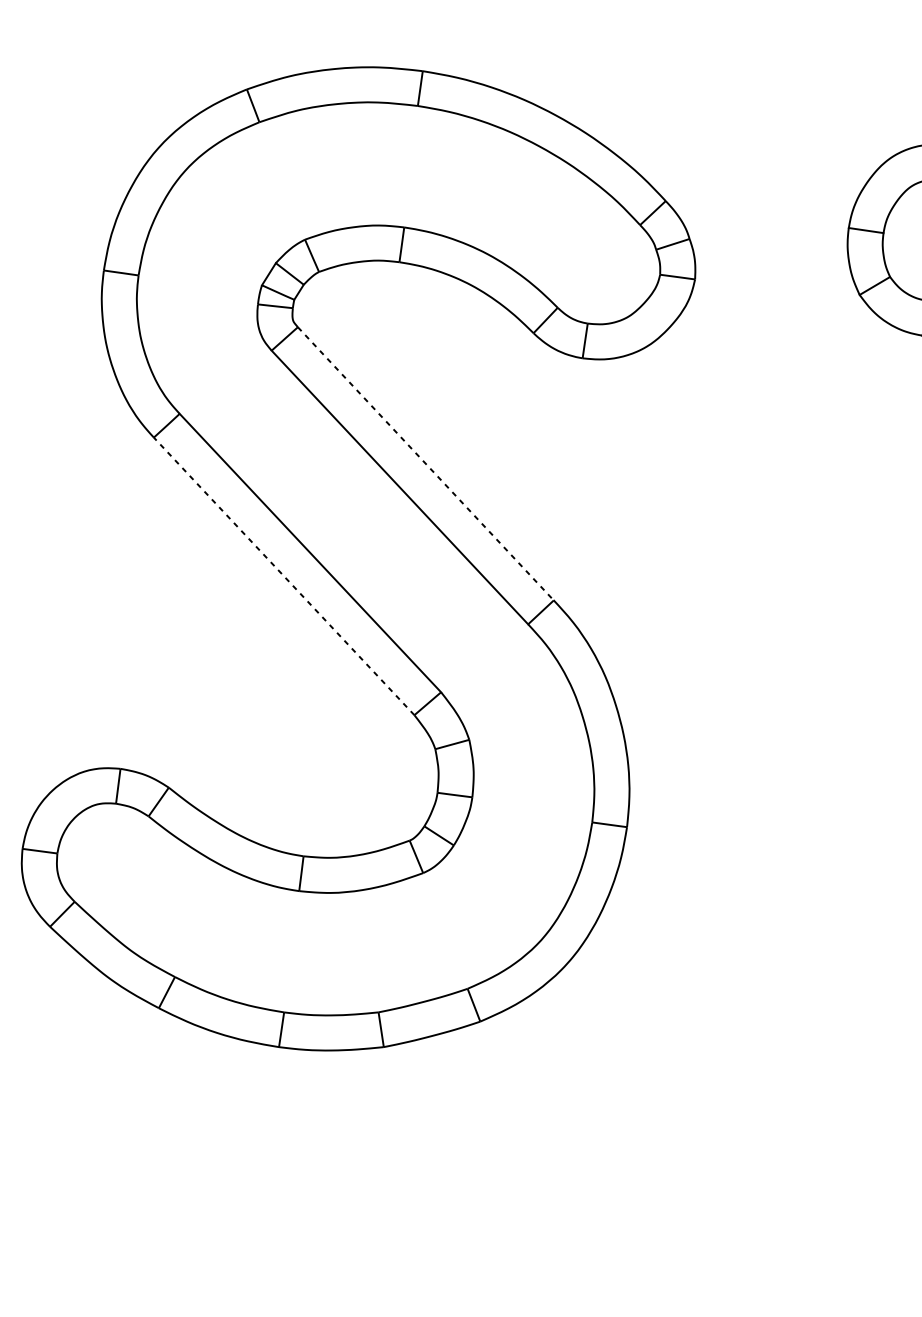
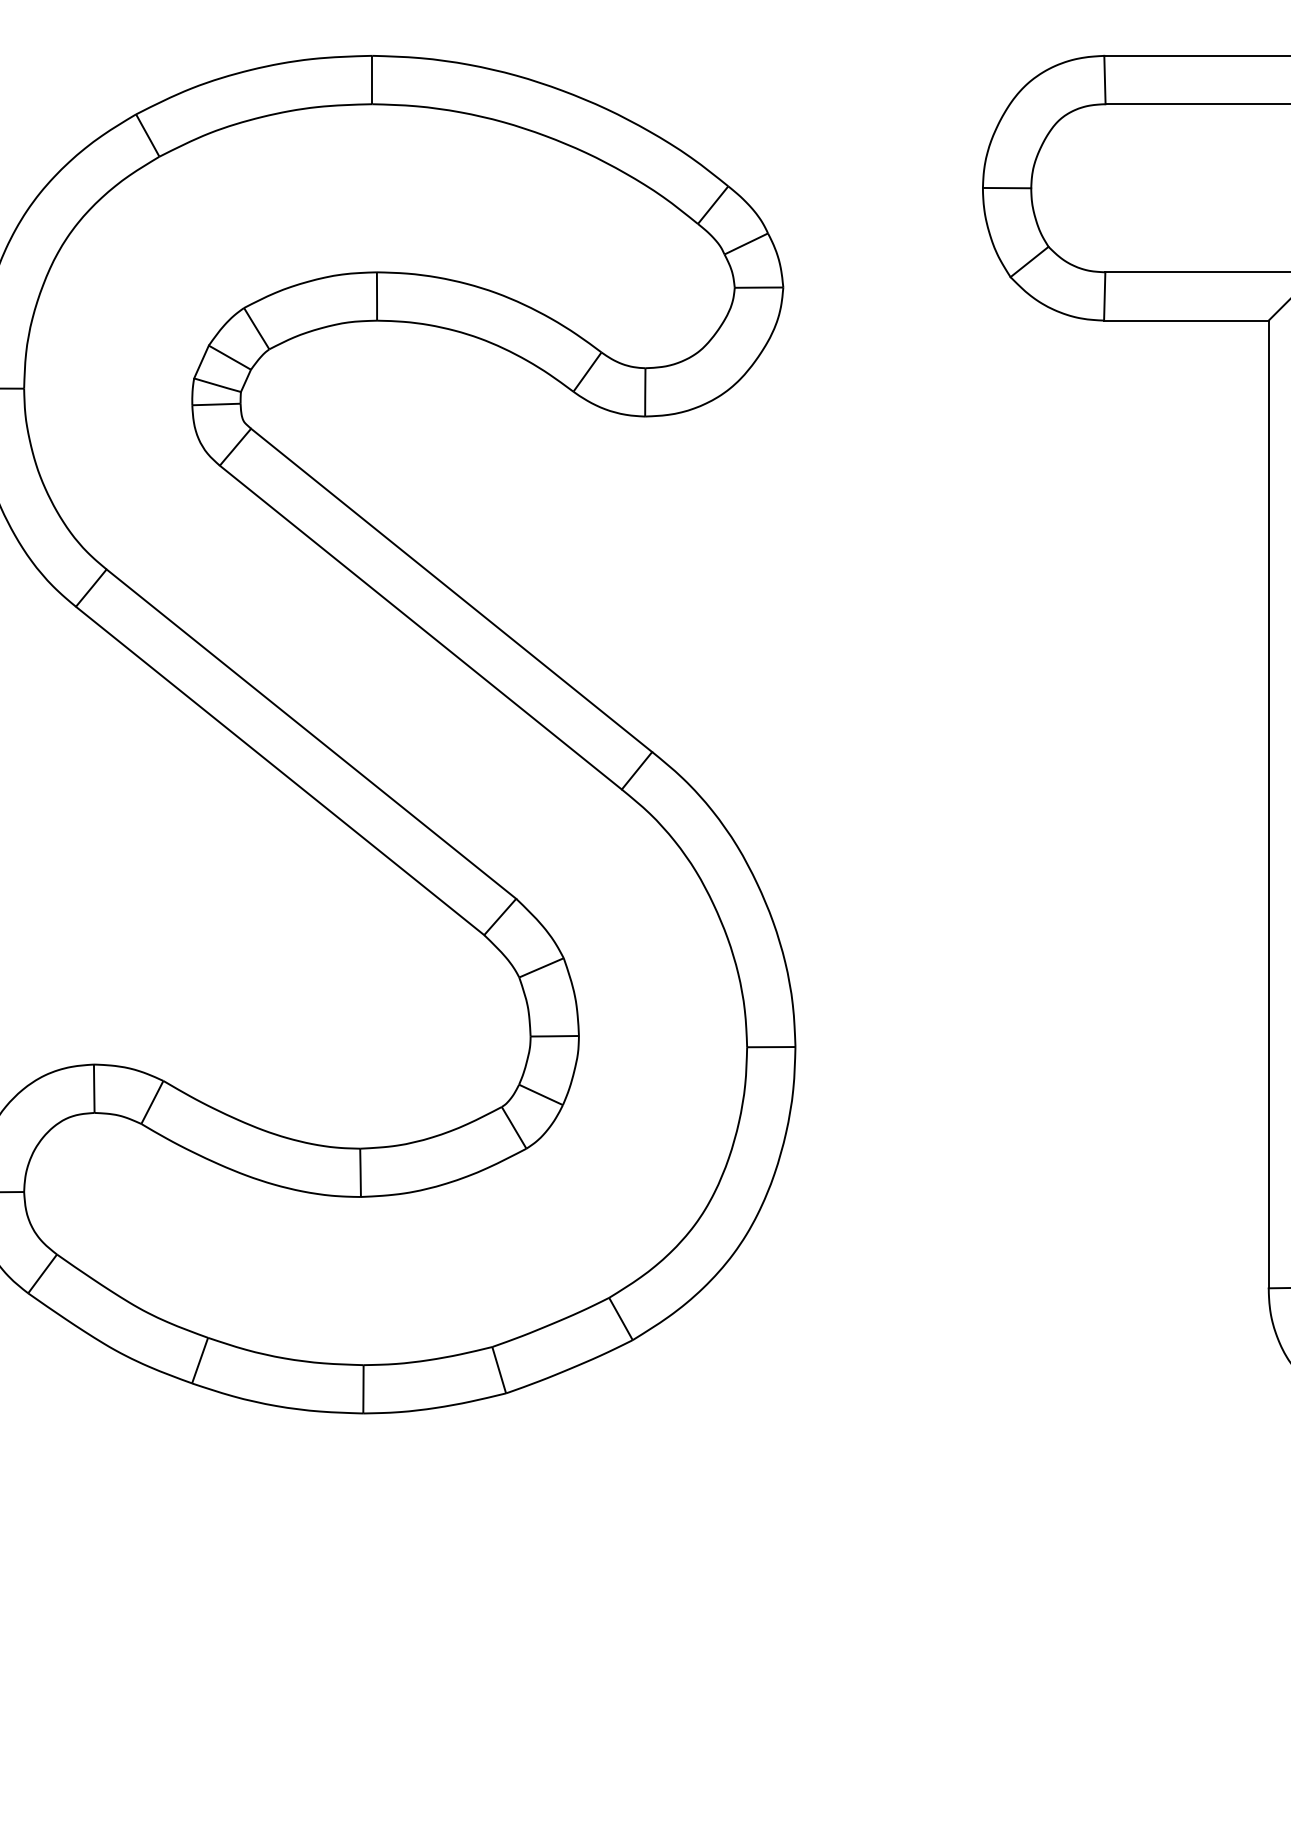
line: (425, 463) -> (451, 590), dashed -> solid
line: (284, 576) -> (280, 770), dashed -> solid

